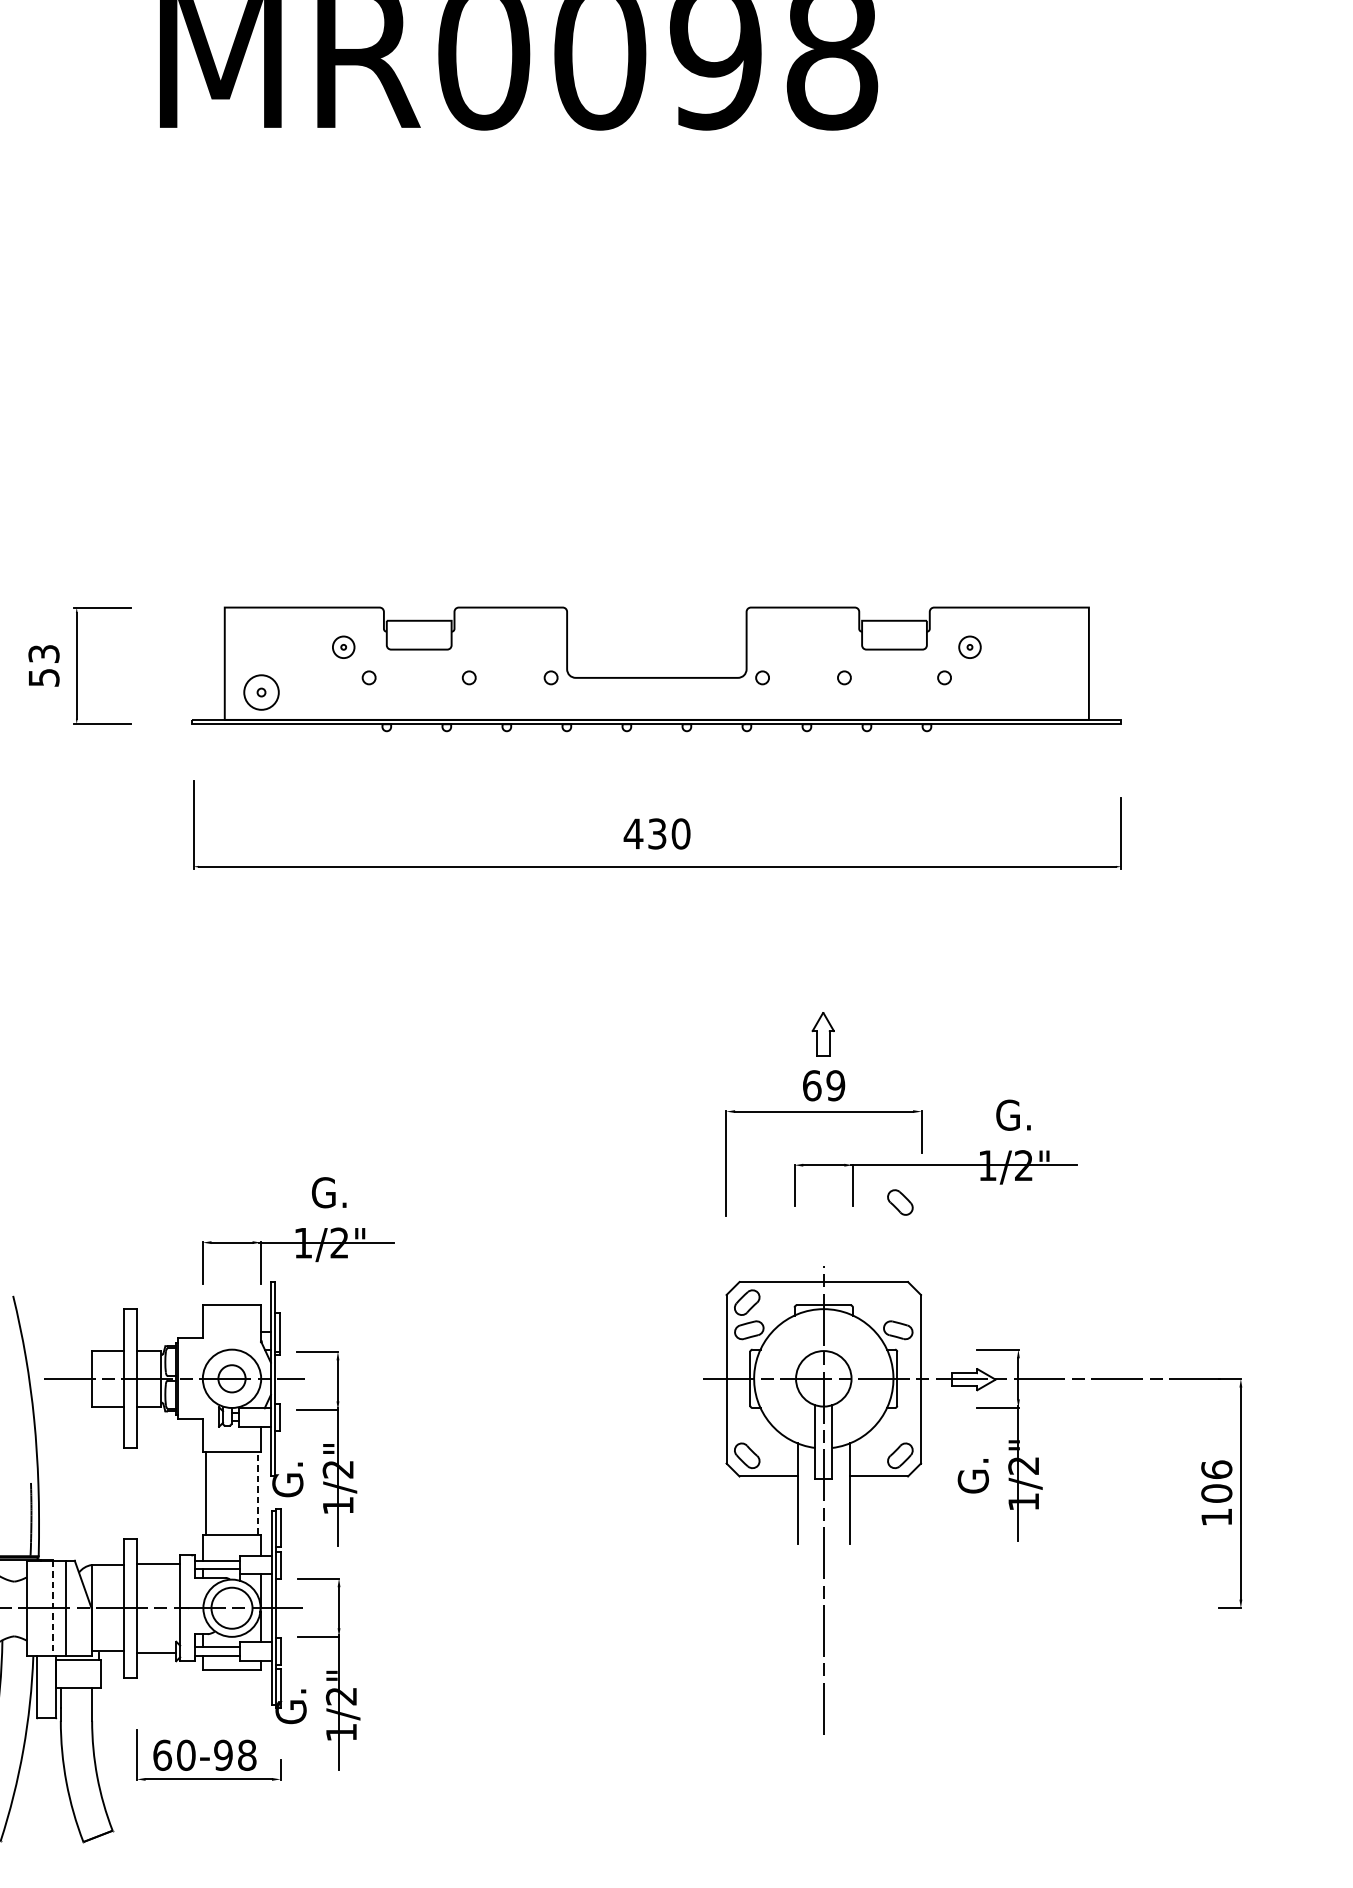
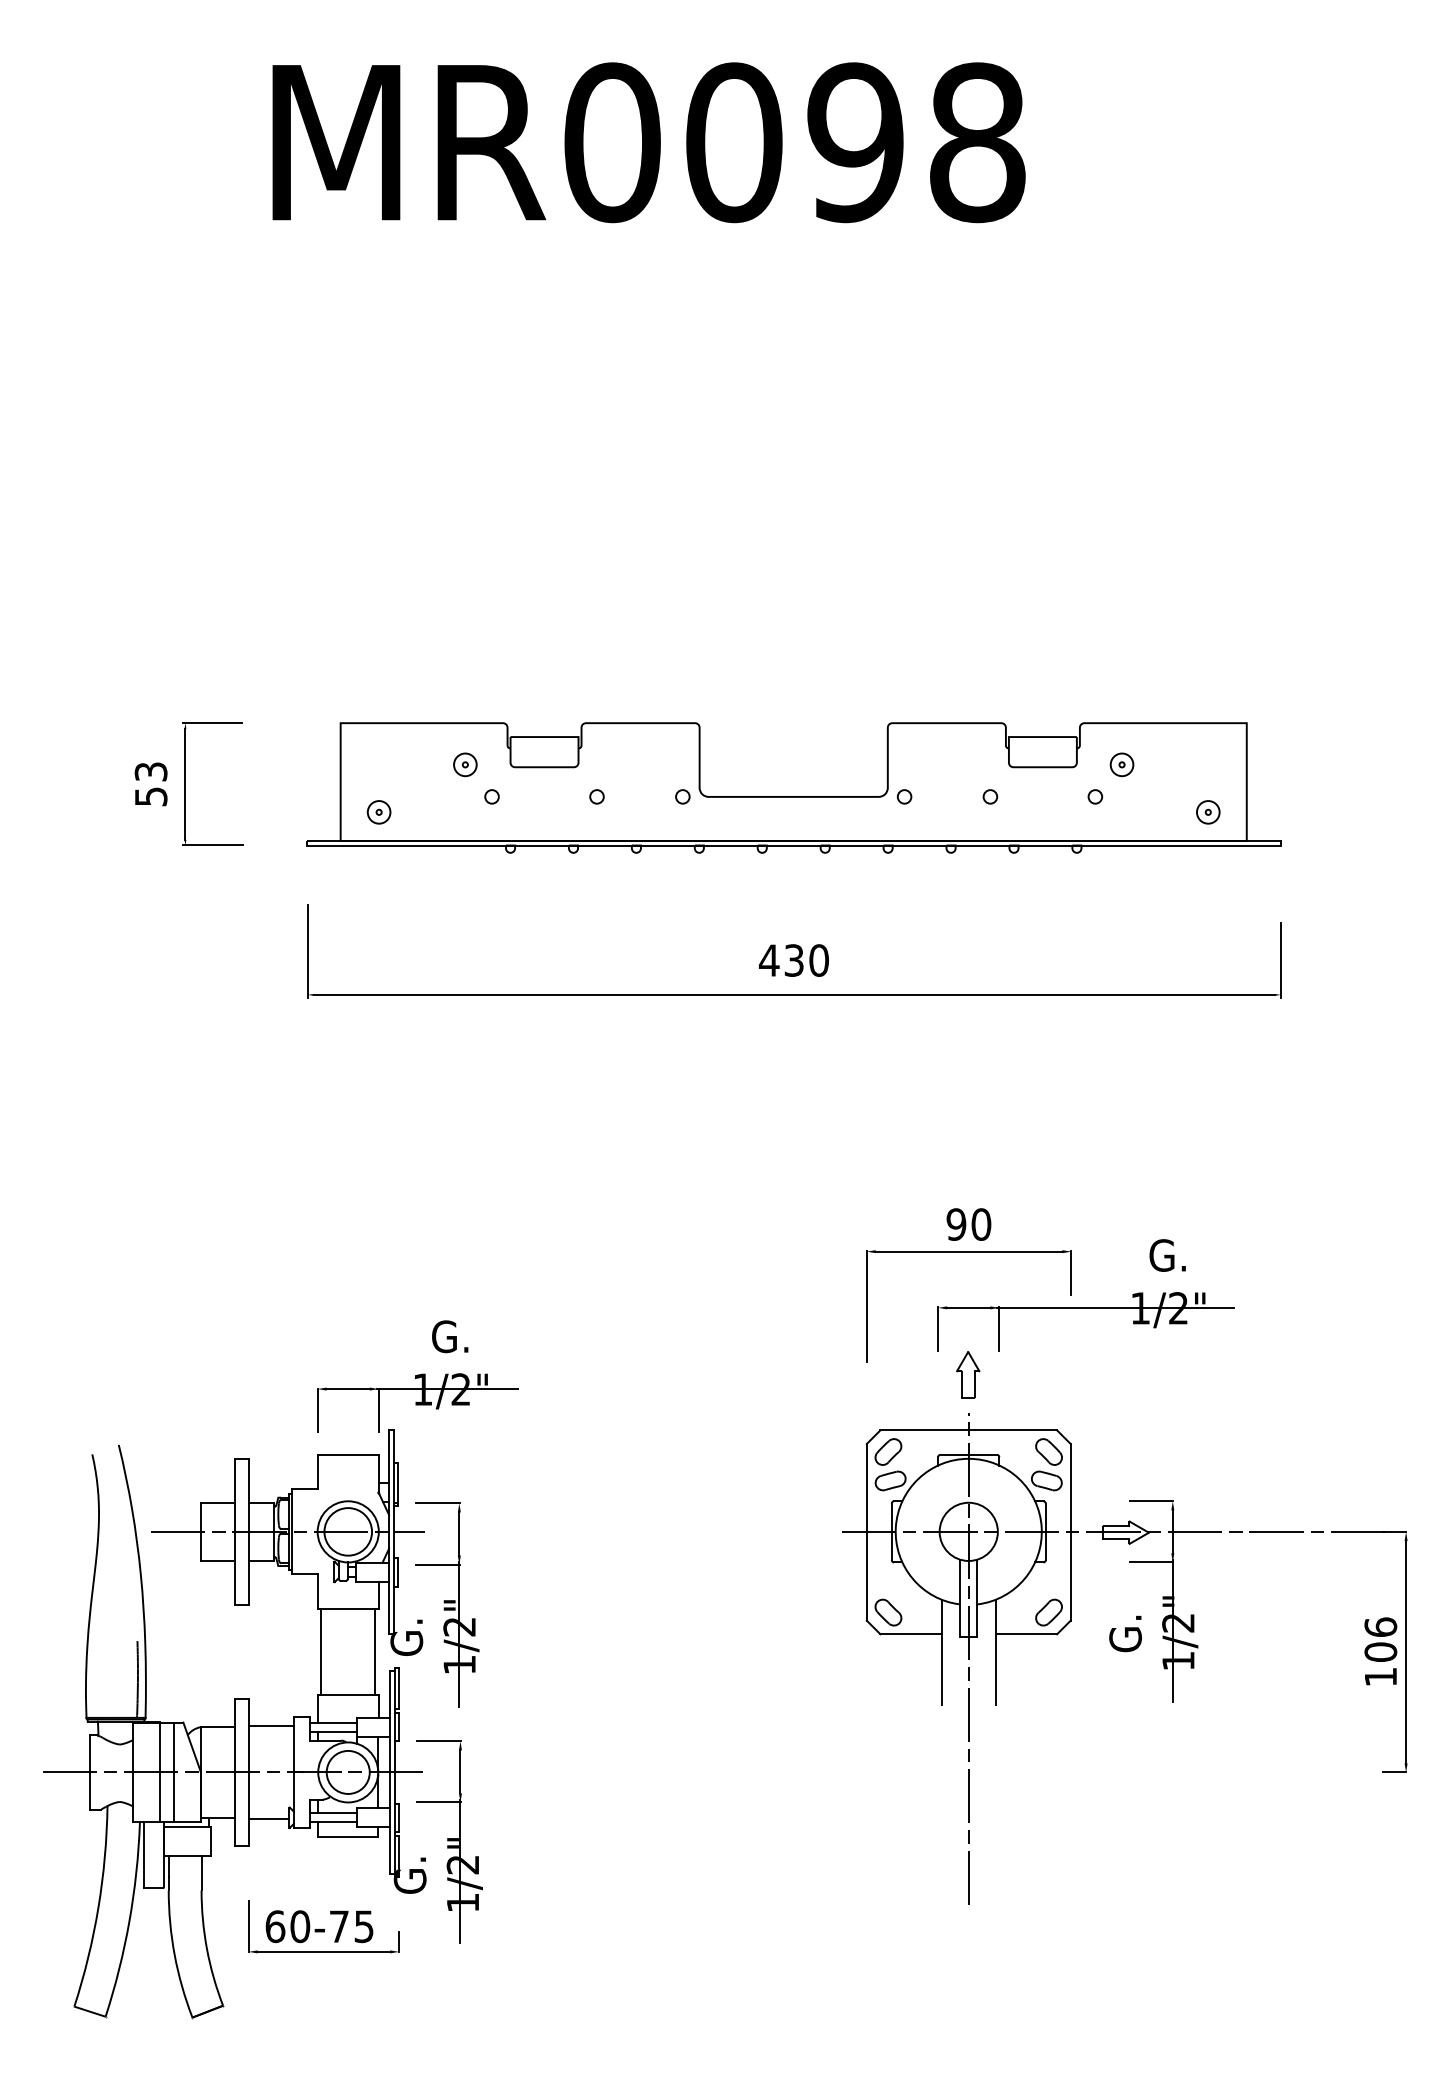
part: (260, 692) -> (378, 812), size x0.62
part: (1052, 692) -> (1208, 812), added
part: (823, 1034) -> (968, 1374), moved
text: (823, 1085) -> (968, 1224), 69 -> 90
part: (899, 1202) -> (1048, 1451), moved
circle: (232, 1378) -> (348, 1531), size x1.67
line: (258, 1492) -> (375, 1651), dashed -> solid
line: (52, 1608) -> (160, 1772), dashed -> solid
text: (235, 1755) -> (351, 1926), 60-98 -> 60-75

